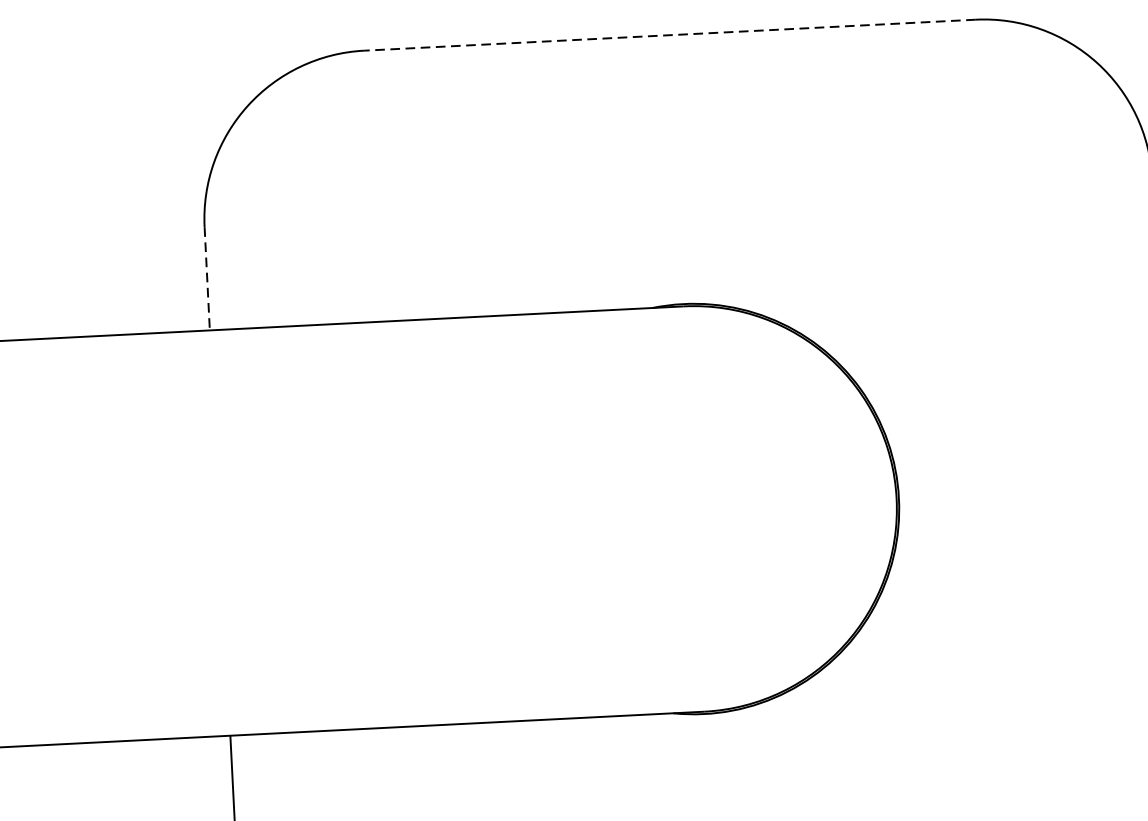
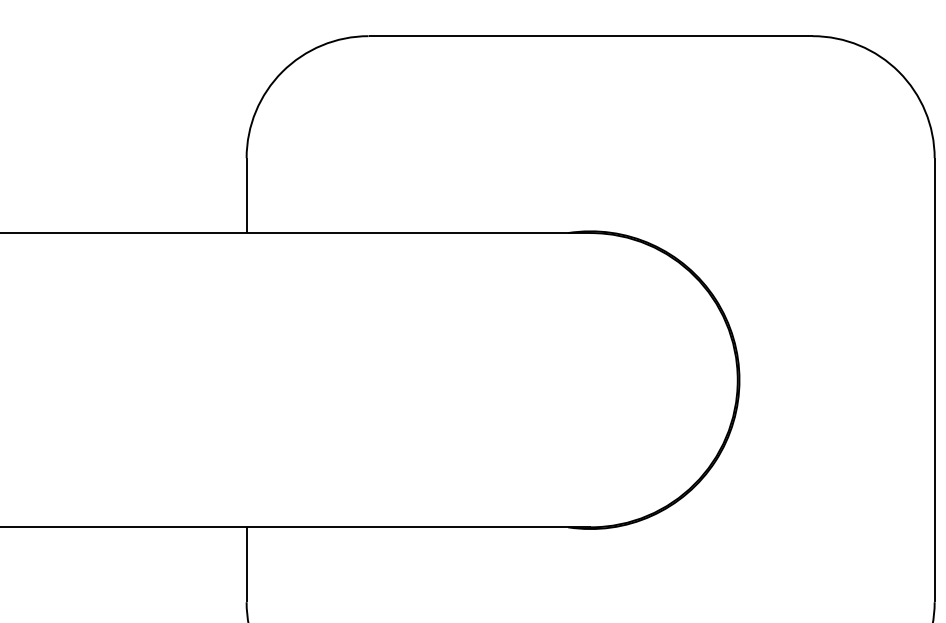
line: (669, 35) -> (590, 36), dashed -> solid
line: (207, 280) -> (246, 196), dashed -> solid

